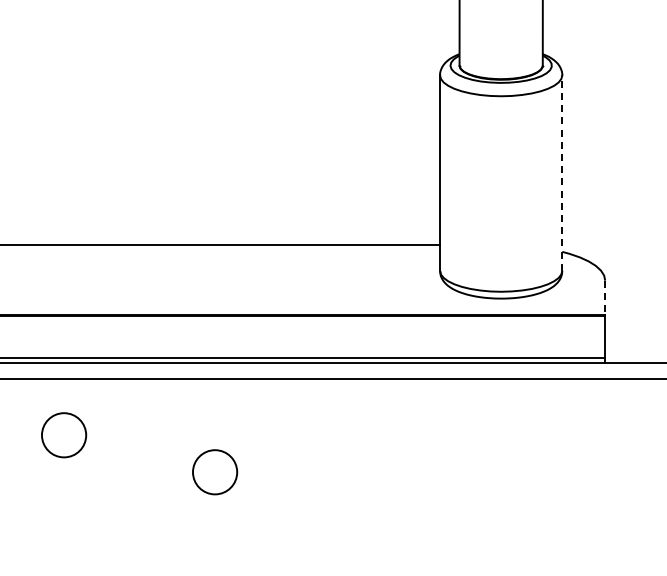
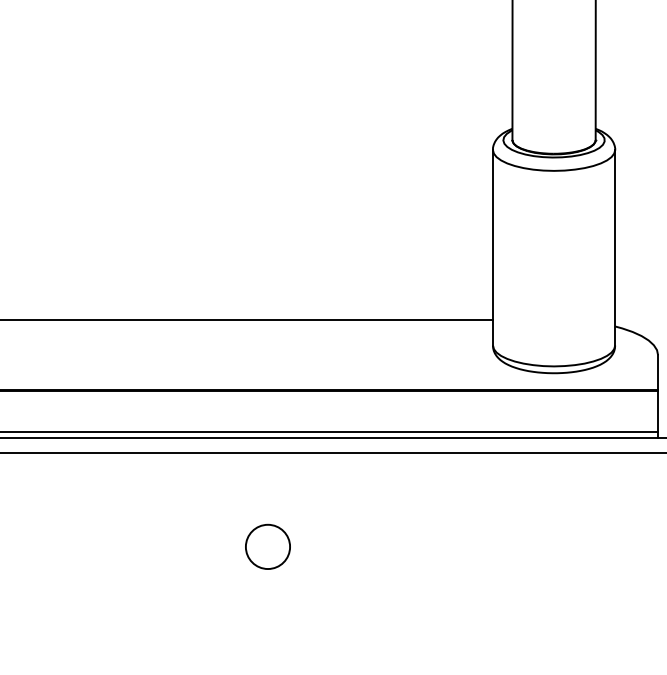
line: (562, 172) -> (615, 247), dashed -> solid
line: (605, 297) -> (658, 372), dashed -> solid
circle: (63, 434) -> (116, 509), removed

